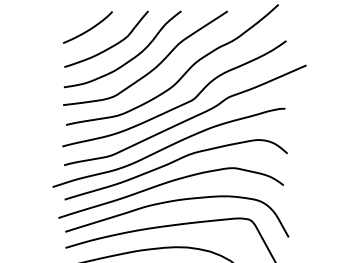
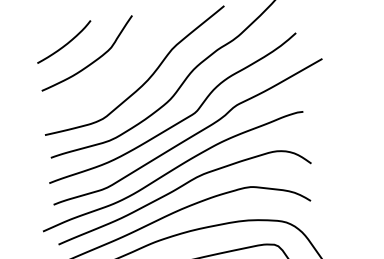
curve: (128, 60) -> (115, 75), removed

